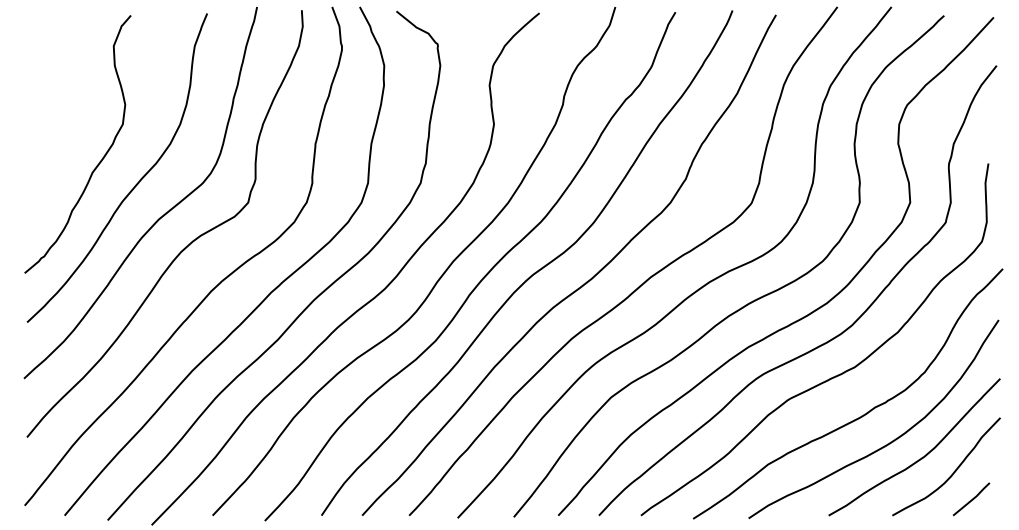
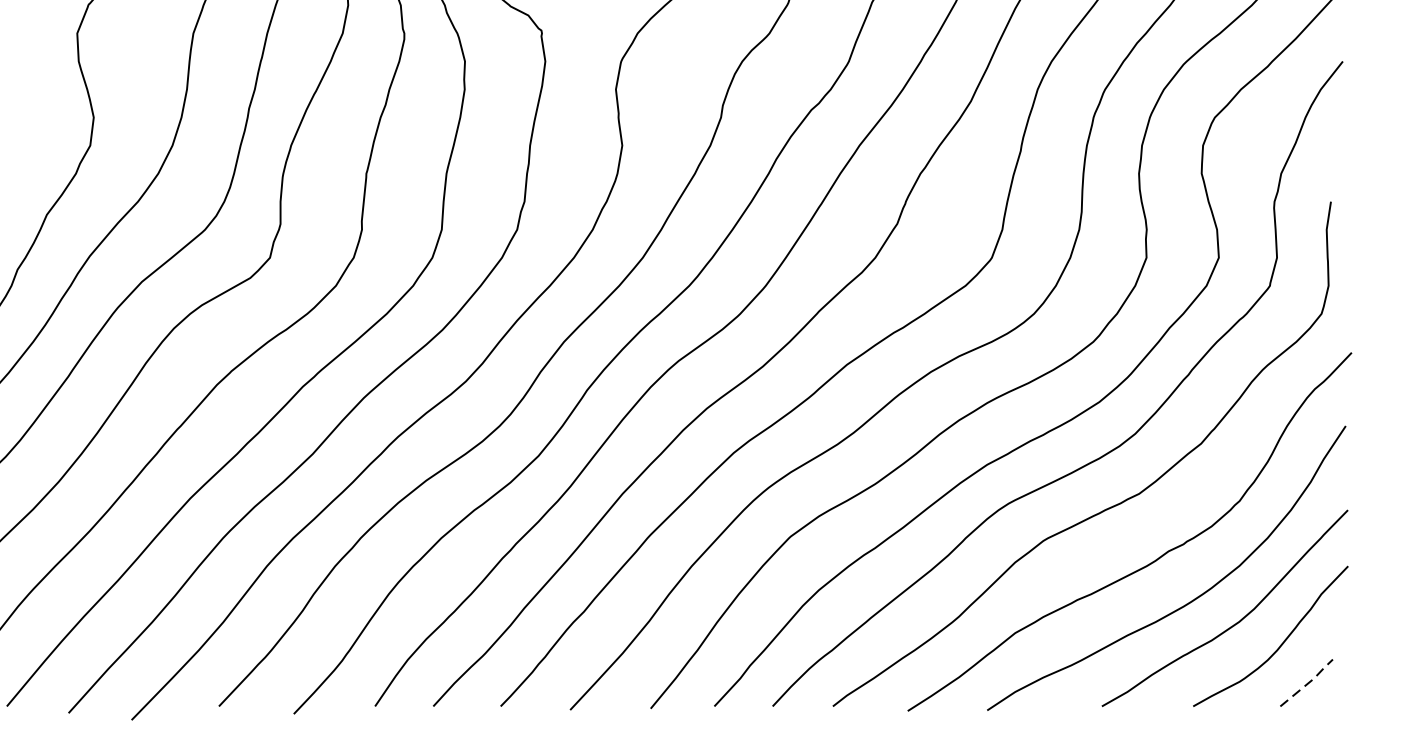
line: (972, 499) -> (1308, 683), solid -> dashed

